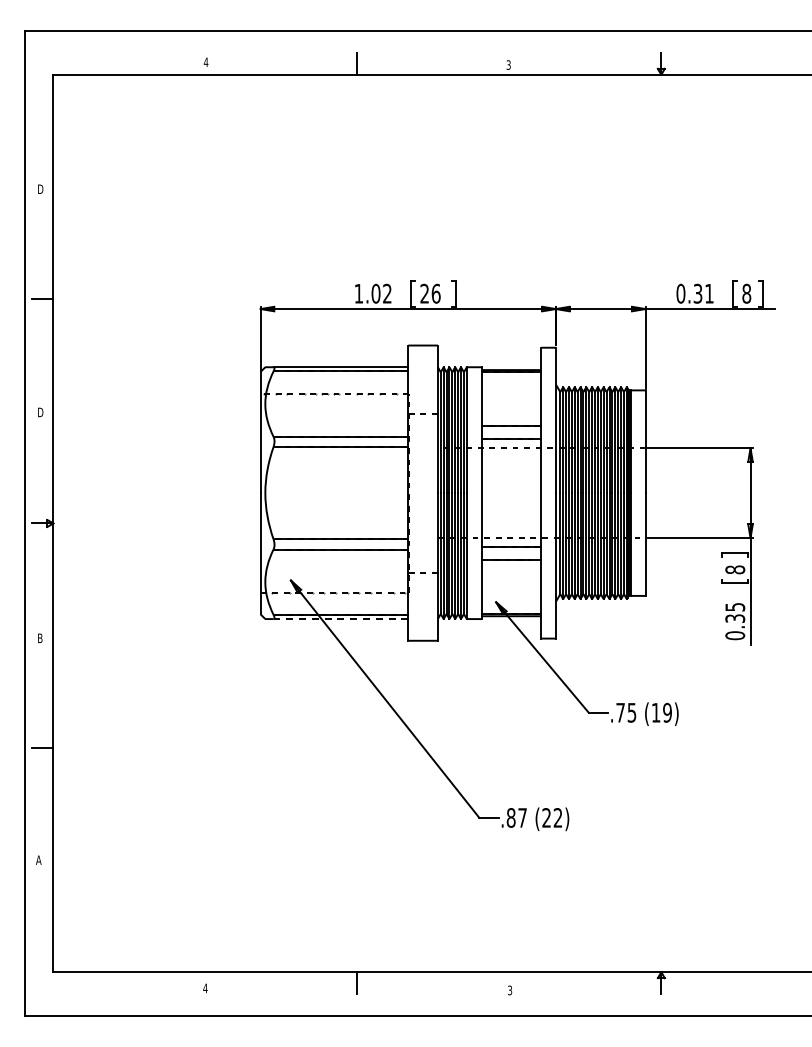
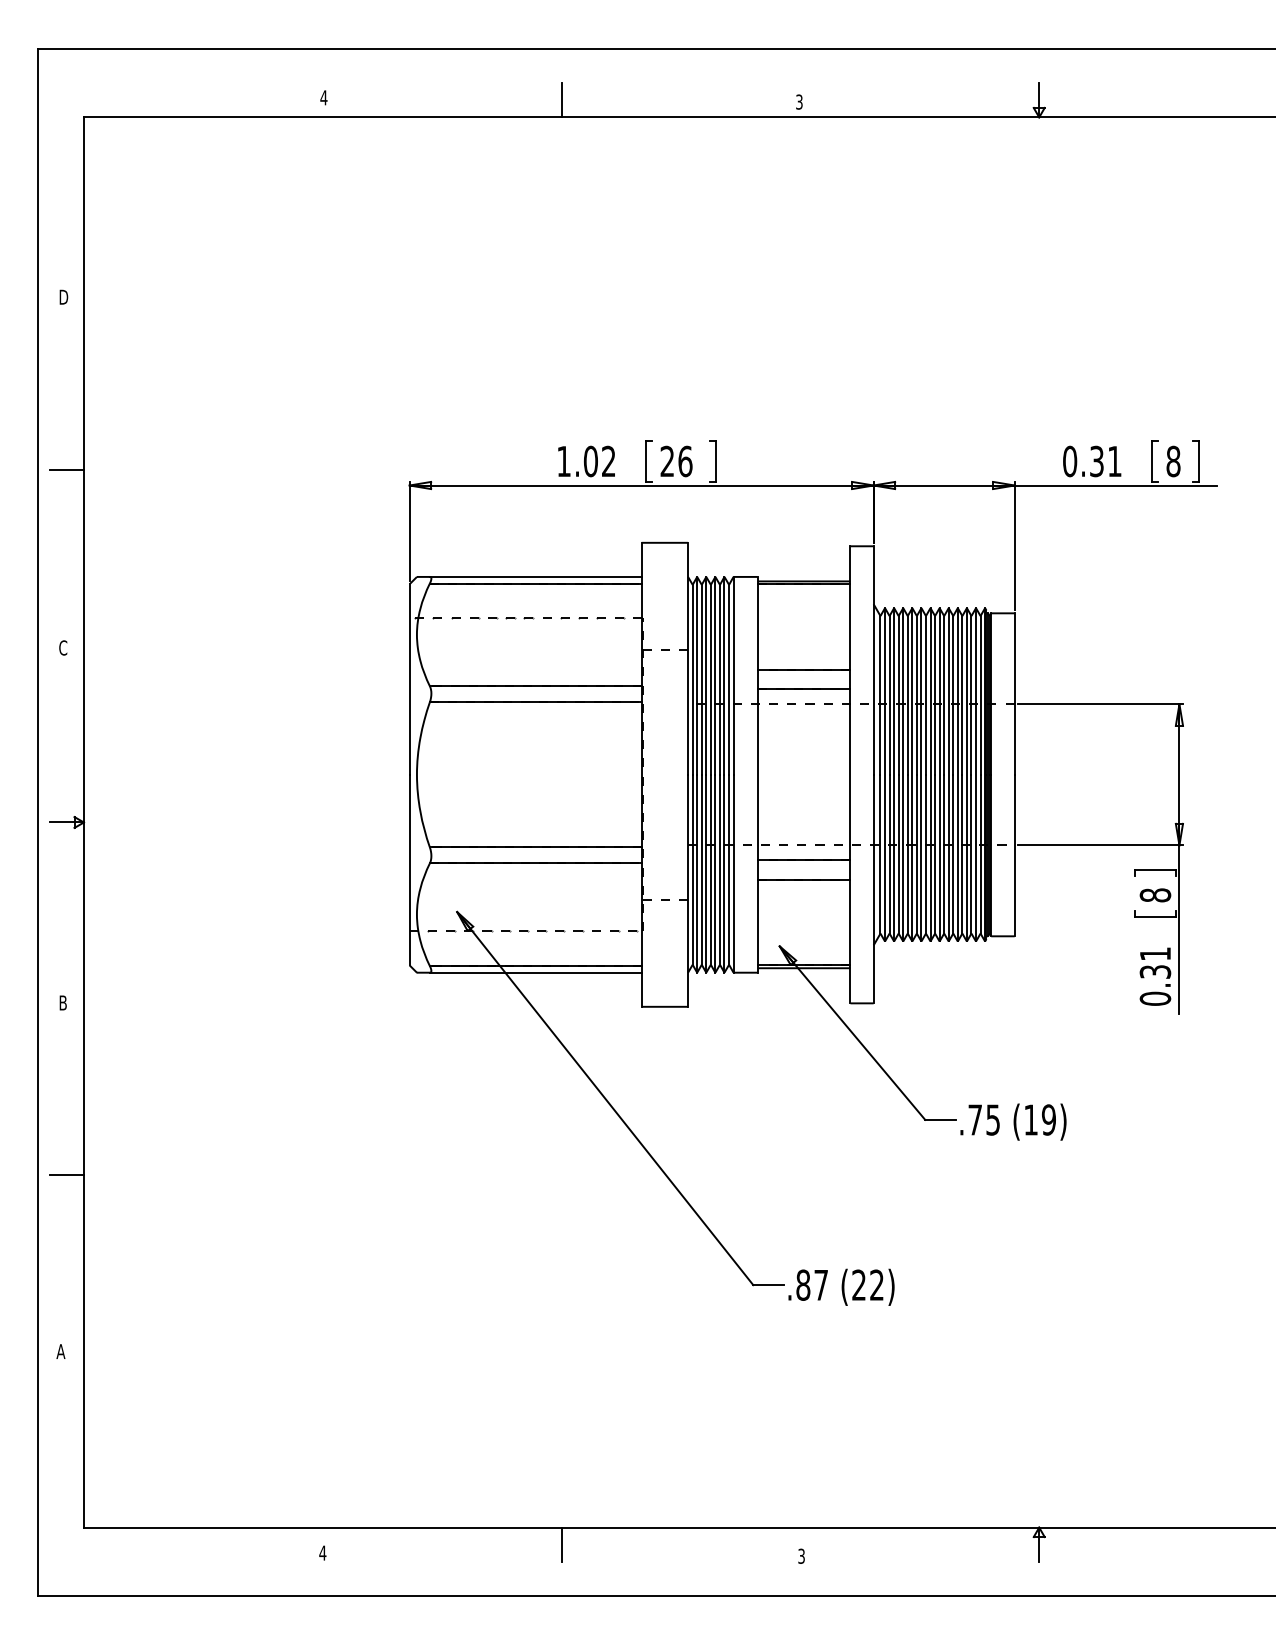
text: (40, 412) -> (63, 648), D -> C
text: (735, 607) -> (1155, 954), 0.35 -> 0.31
line: (340, 619) -> (535, 973), dashed -> solid

